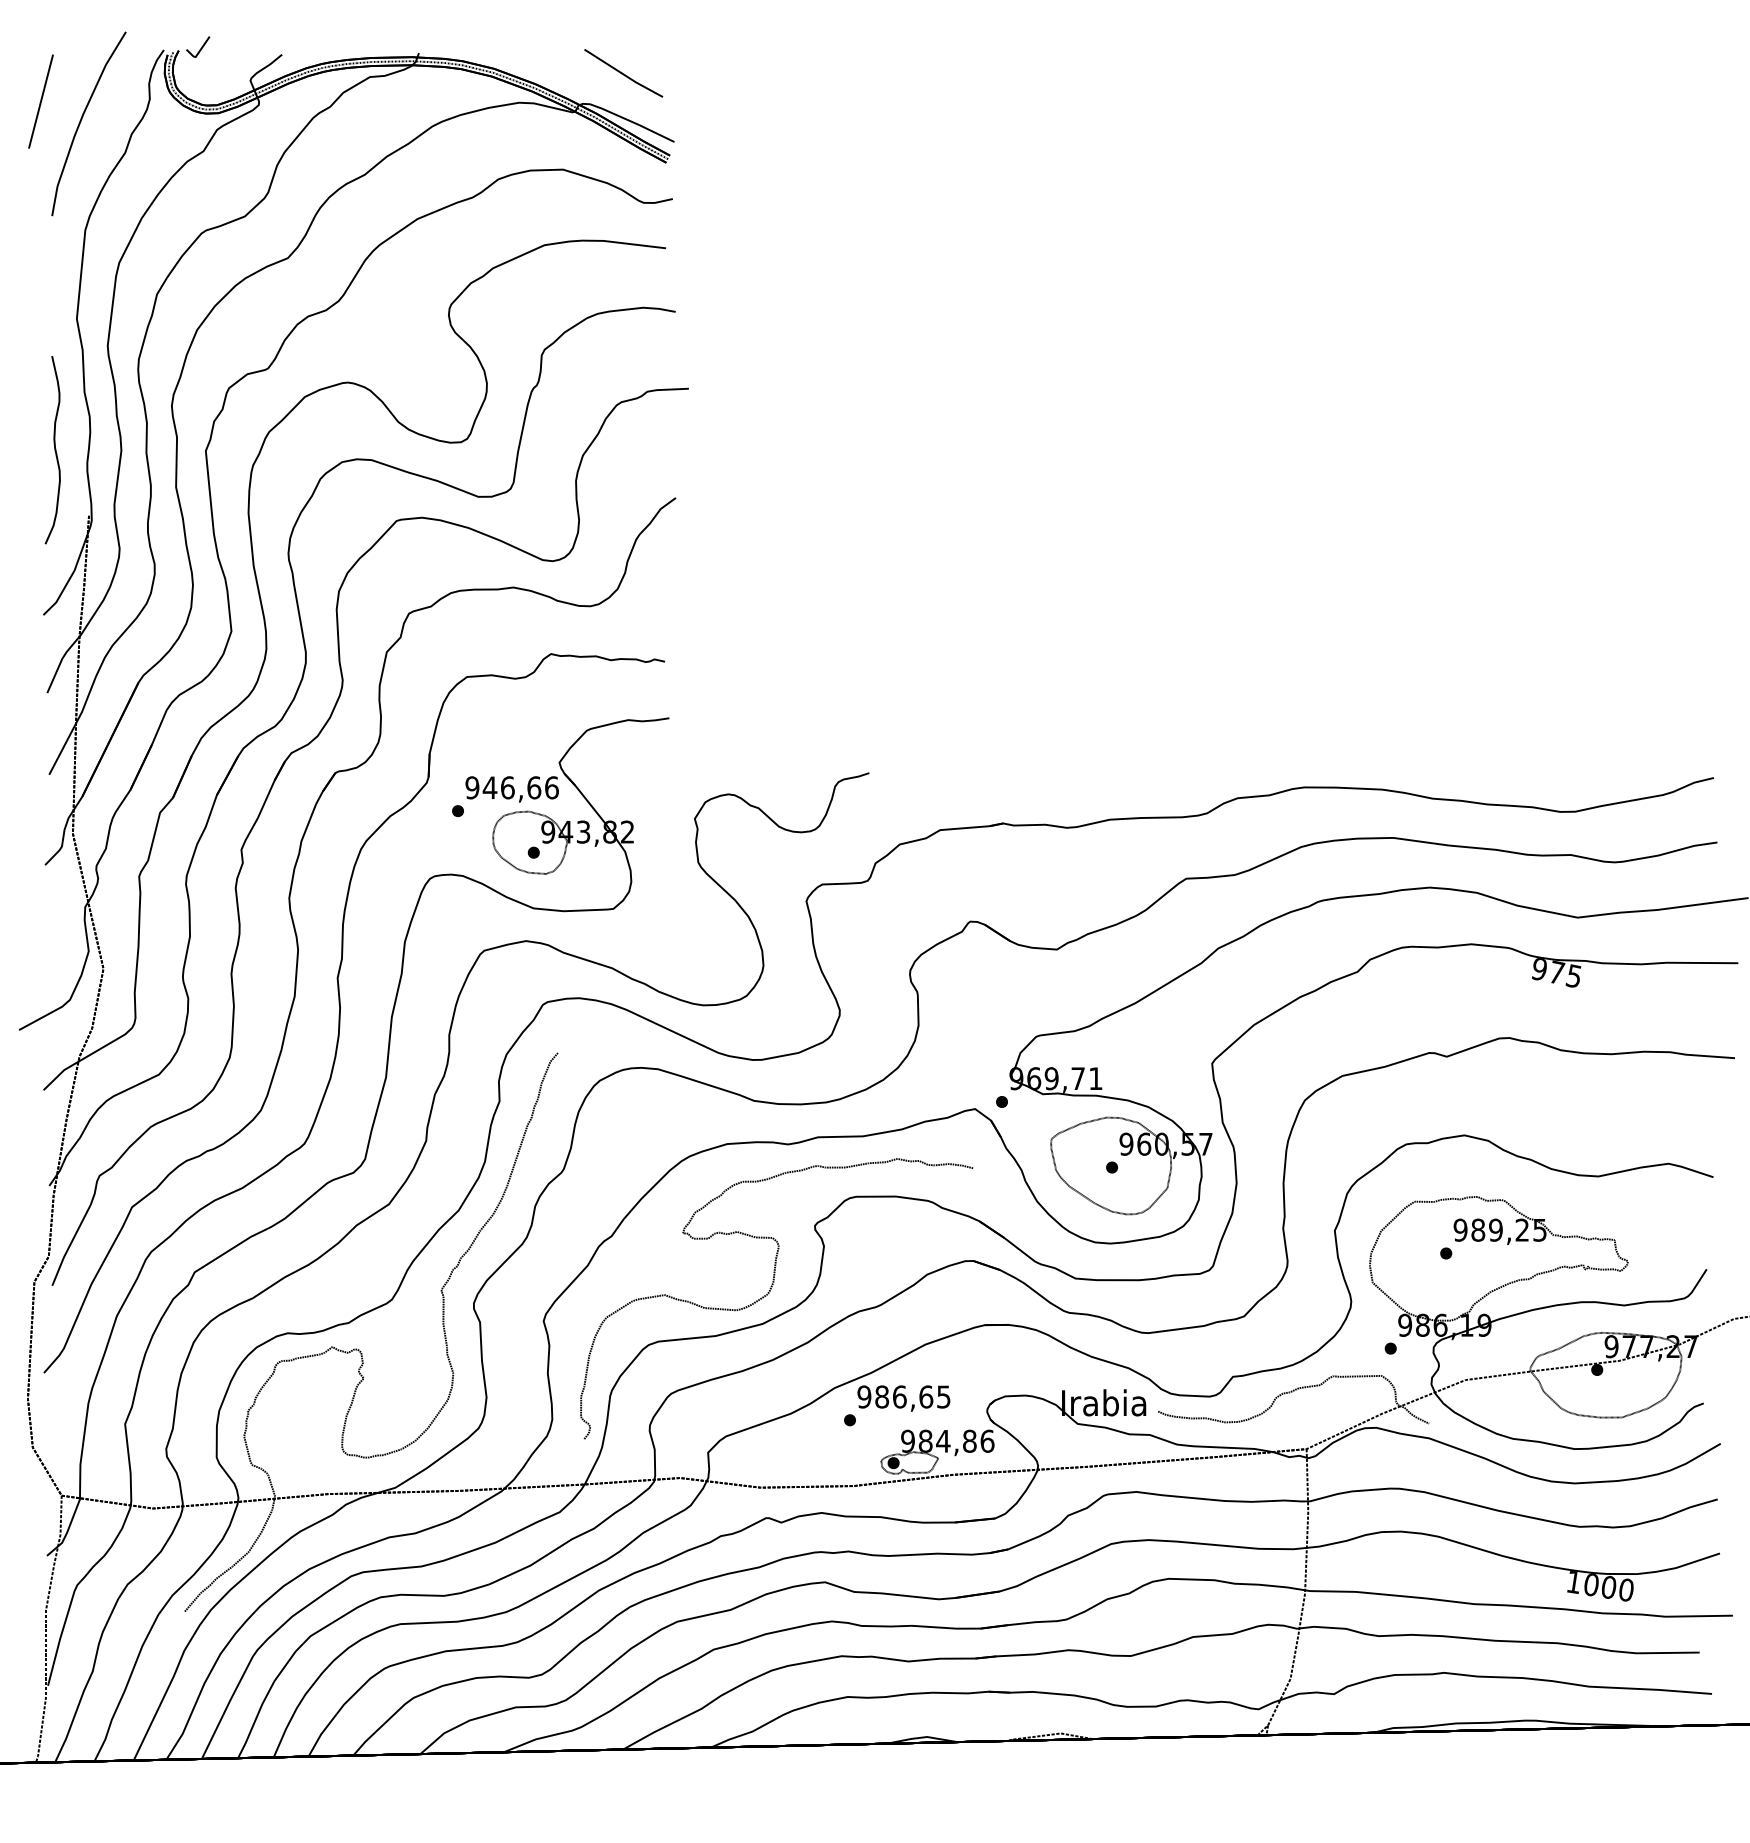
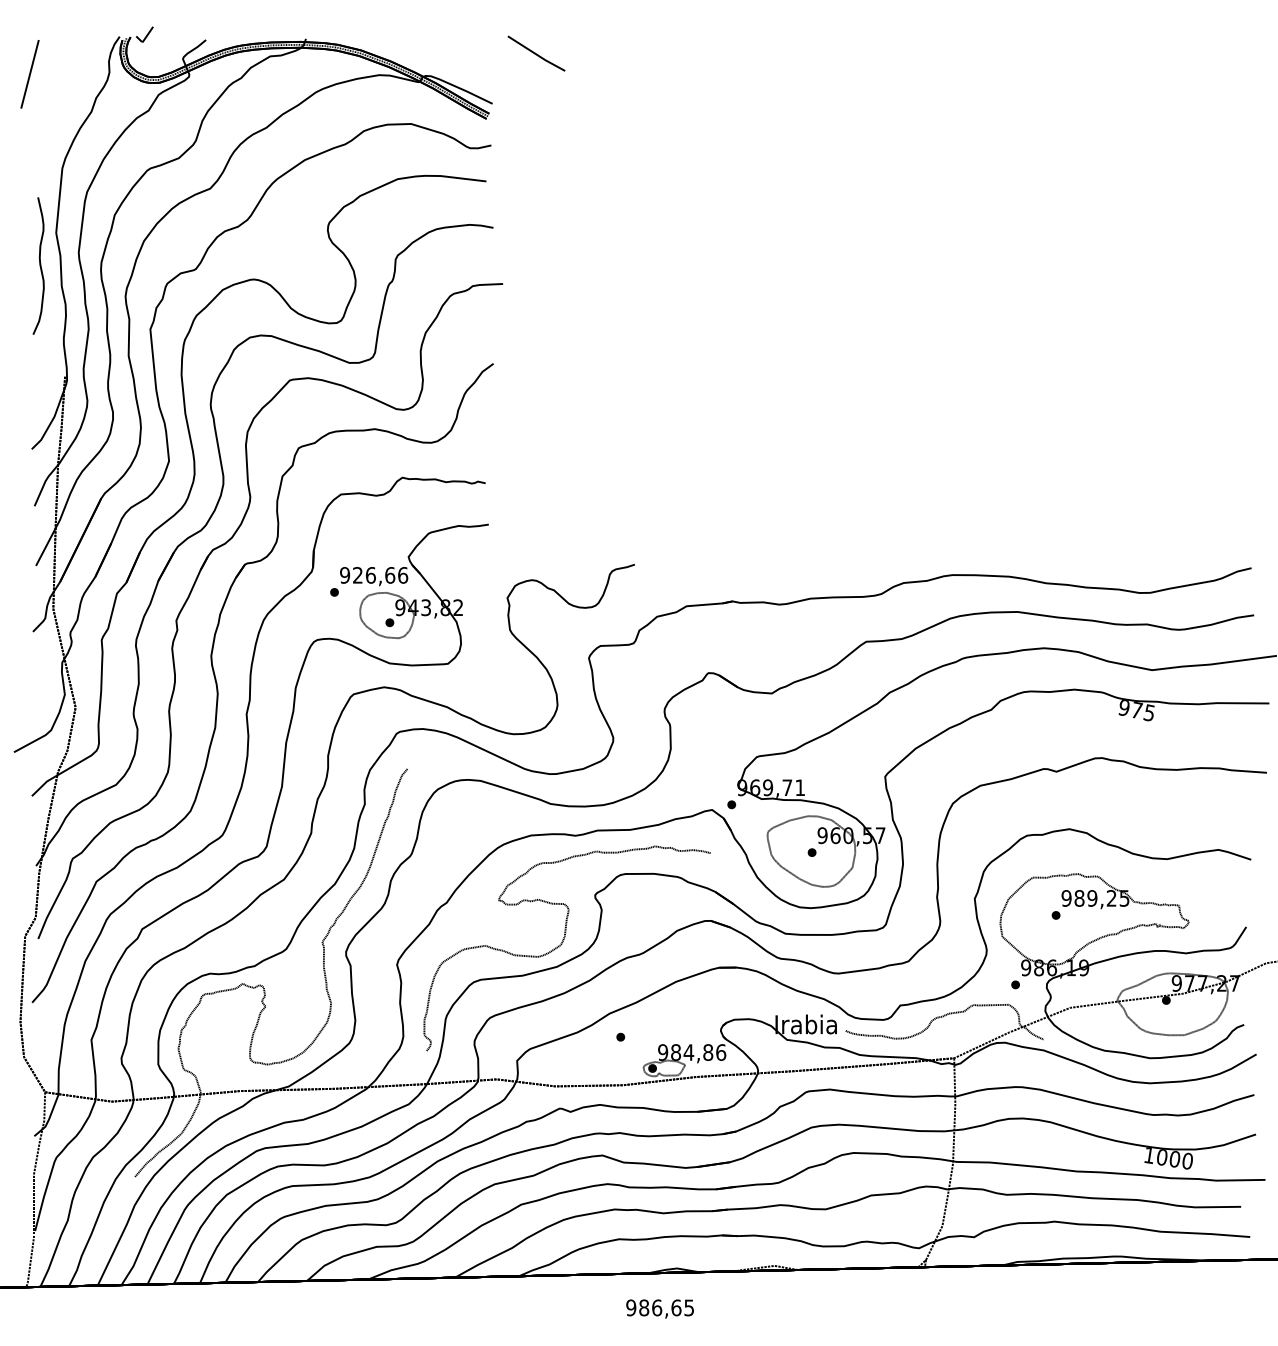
line: (623, 73) -> (536, 53), moved
curve: (82, 119) -> (60, 87), removed
curve: (54, 450) -> (39, 266), moved
text: (489, 787) -> (357, 575), 946,66 -> 926,66
text: (903, 1398) -> (659, 1309), moved

